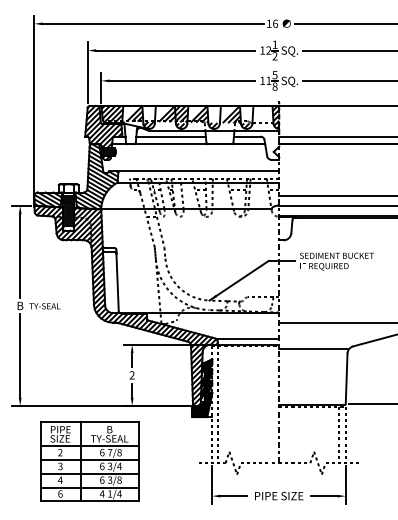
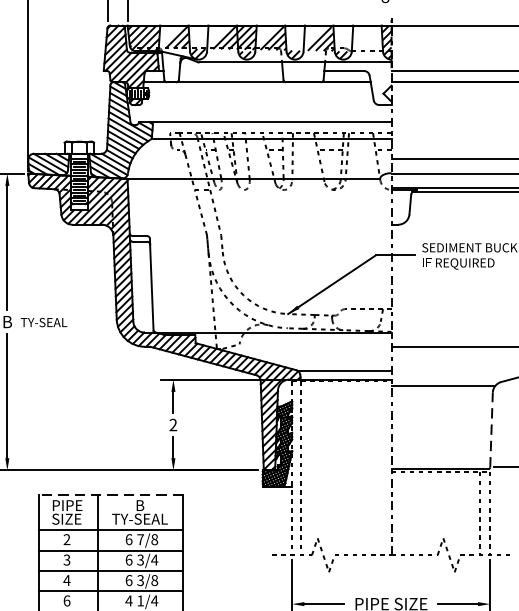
line: (170, 136) -> (230, 70), removed
line: (346, 378) -> (491, 429), solid -> dashed
line: (89, 422) -> (110, 494), solid -> dashed

